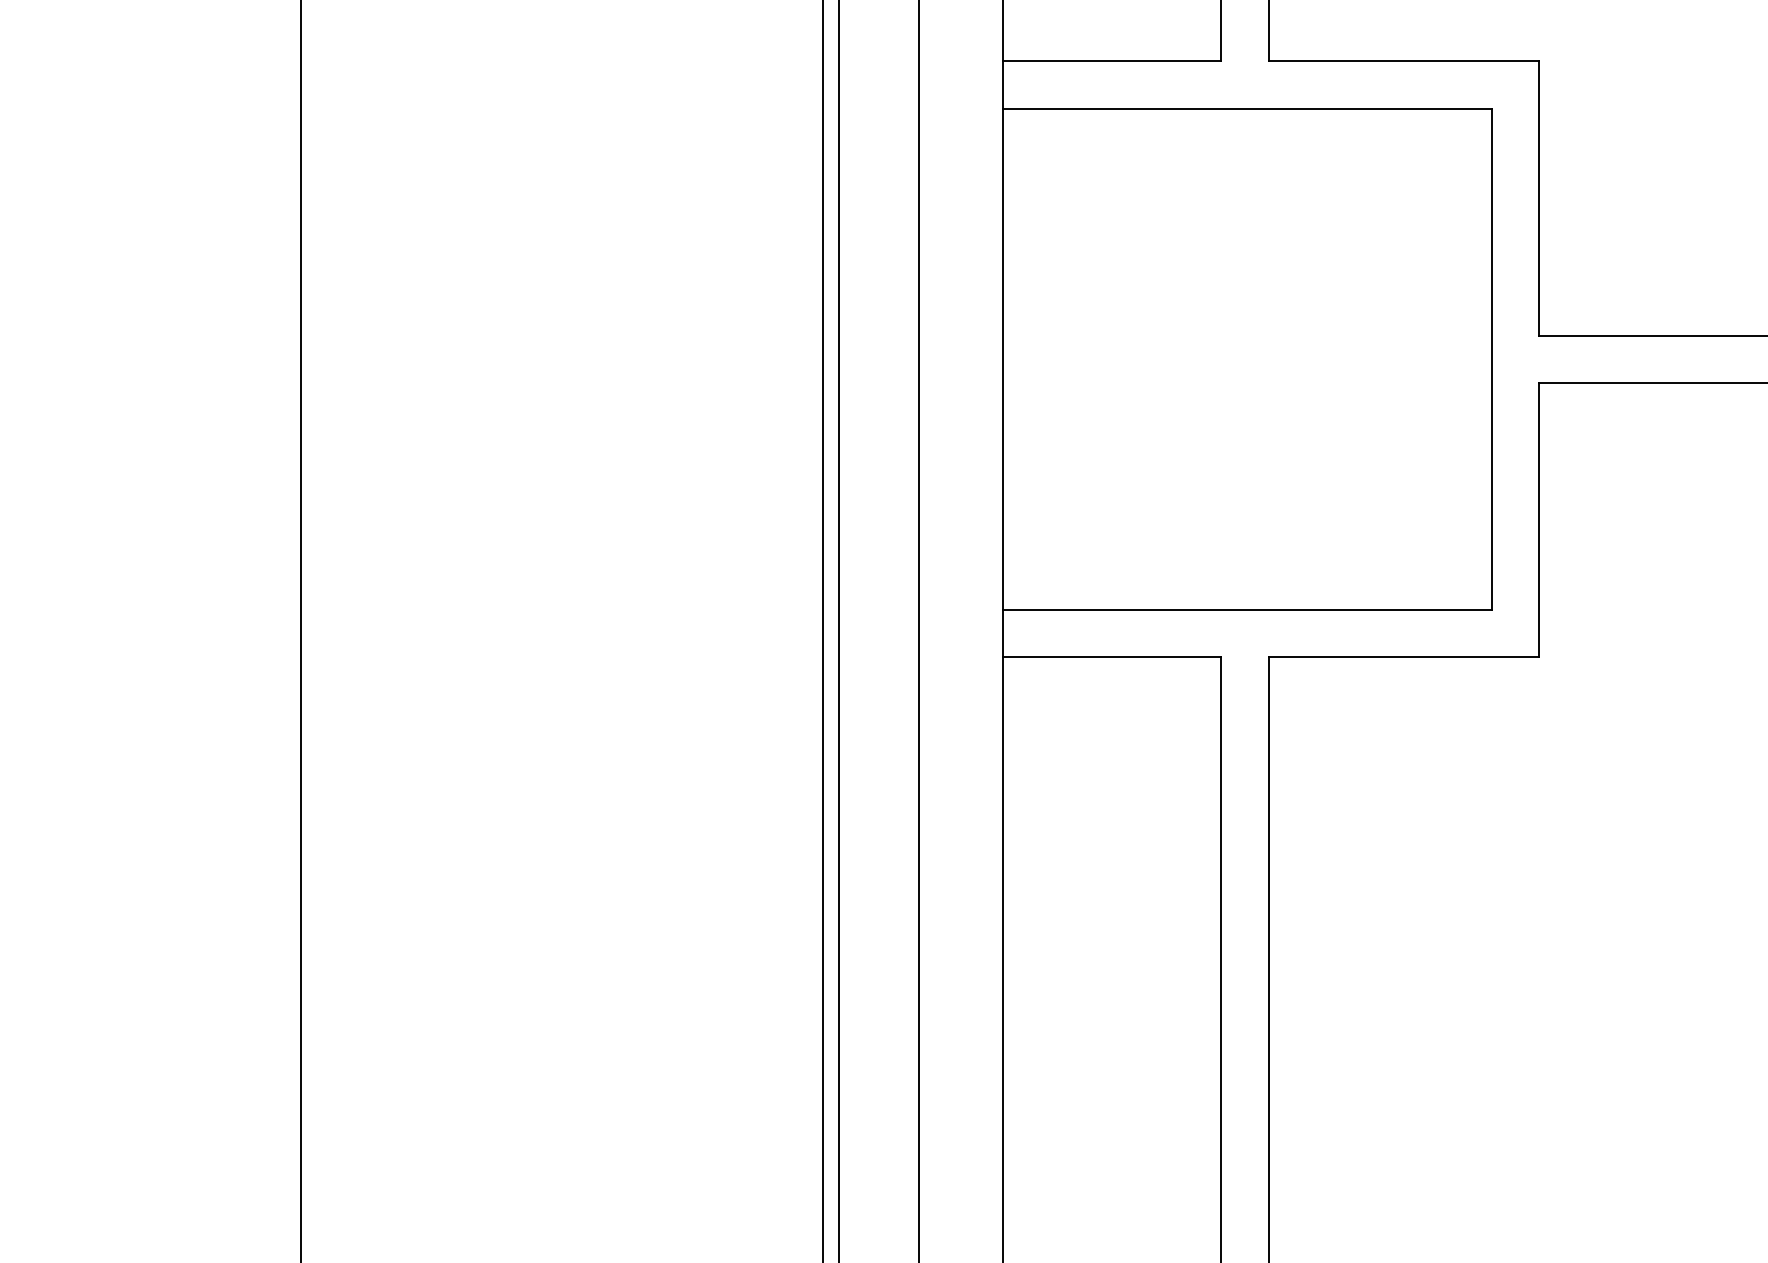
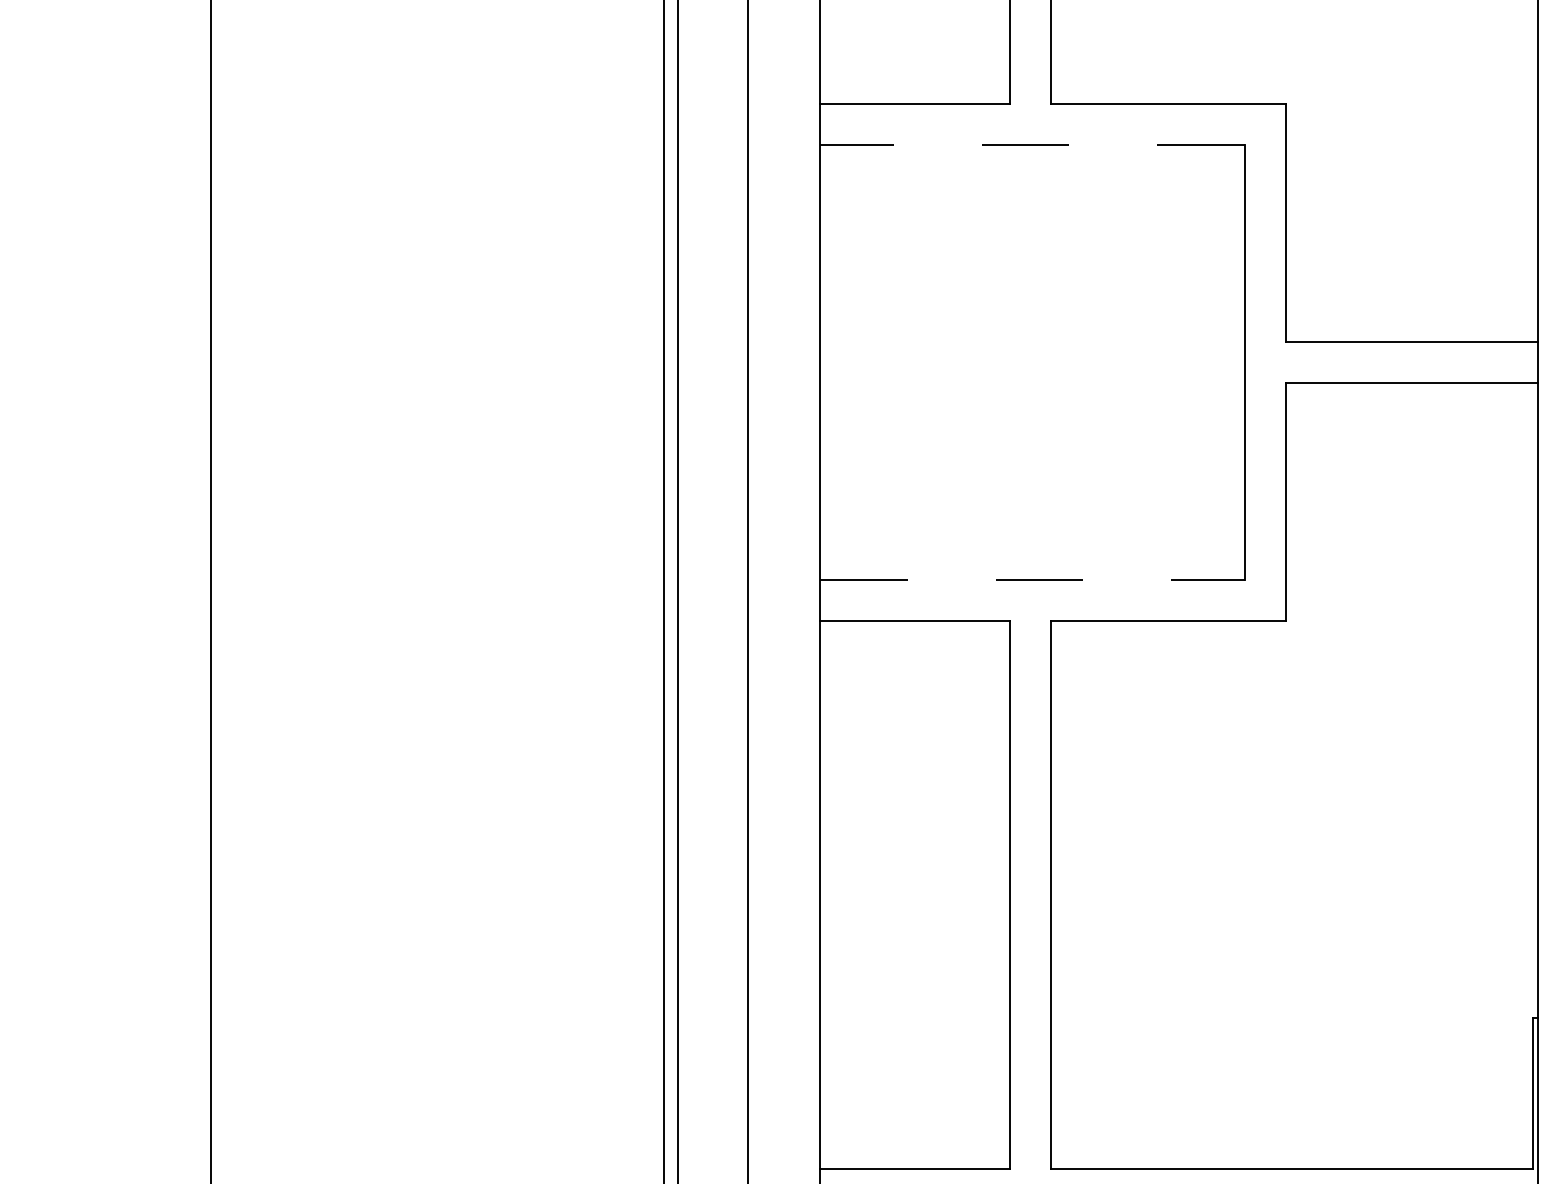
line: (1246, 109) -> (1031, 145), solid -> dashed
line: (1247, 610) -> (1032, 580), solid -> dashed

